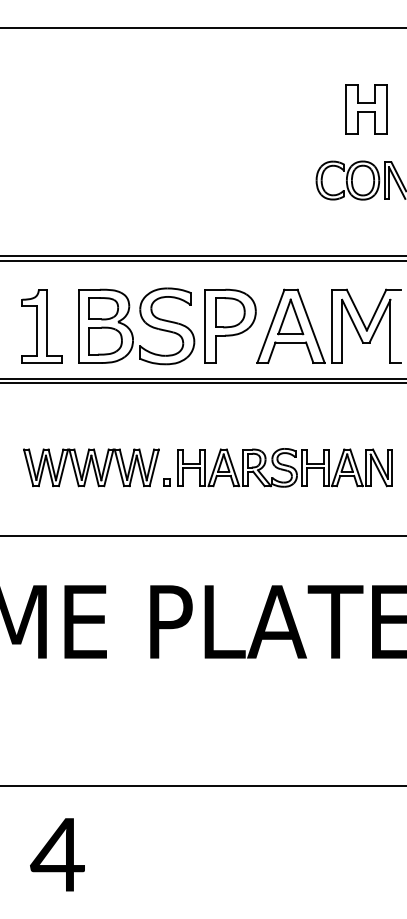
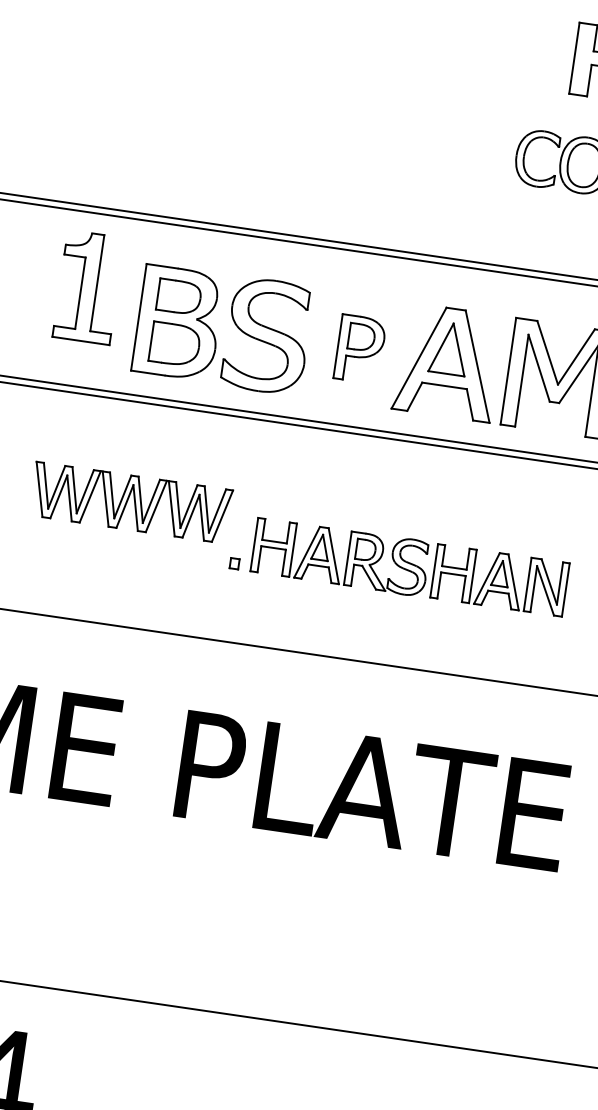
part: (230, 325) -> (360, 348), size x0.6
part: (41, 326) -> (88, 287), moved
part: (91, 467) -> (131, 502), moved

